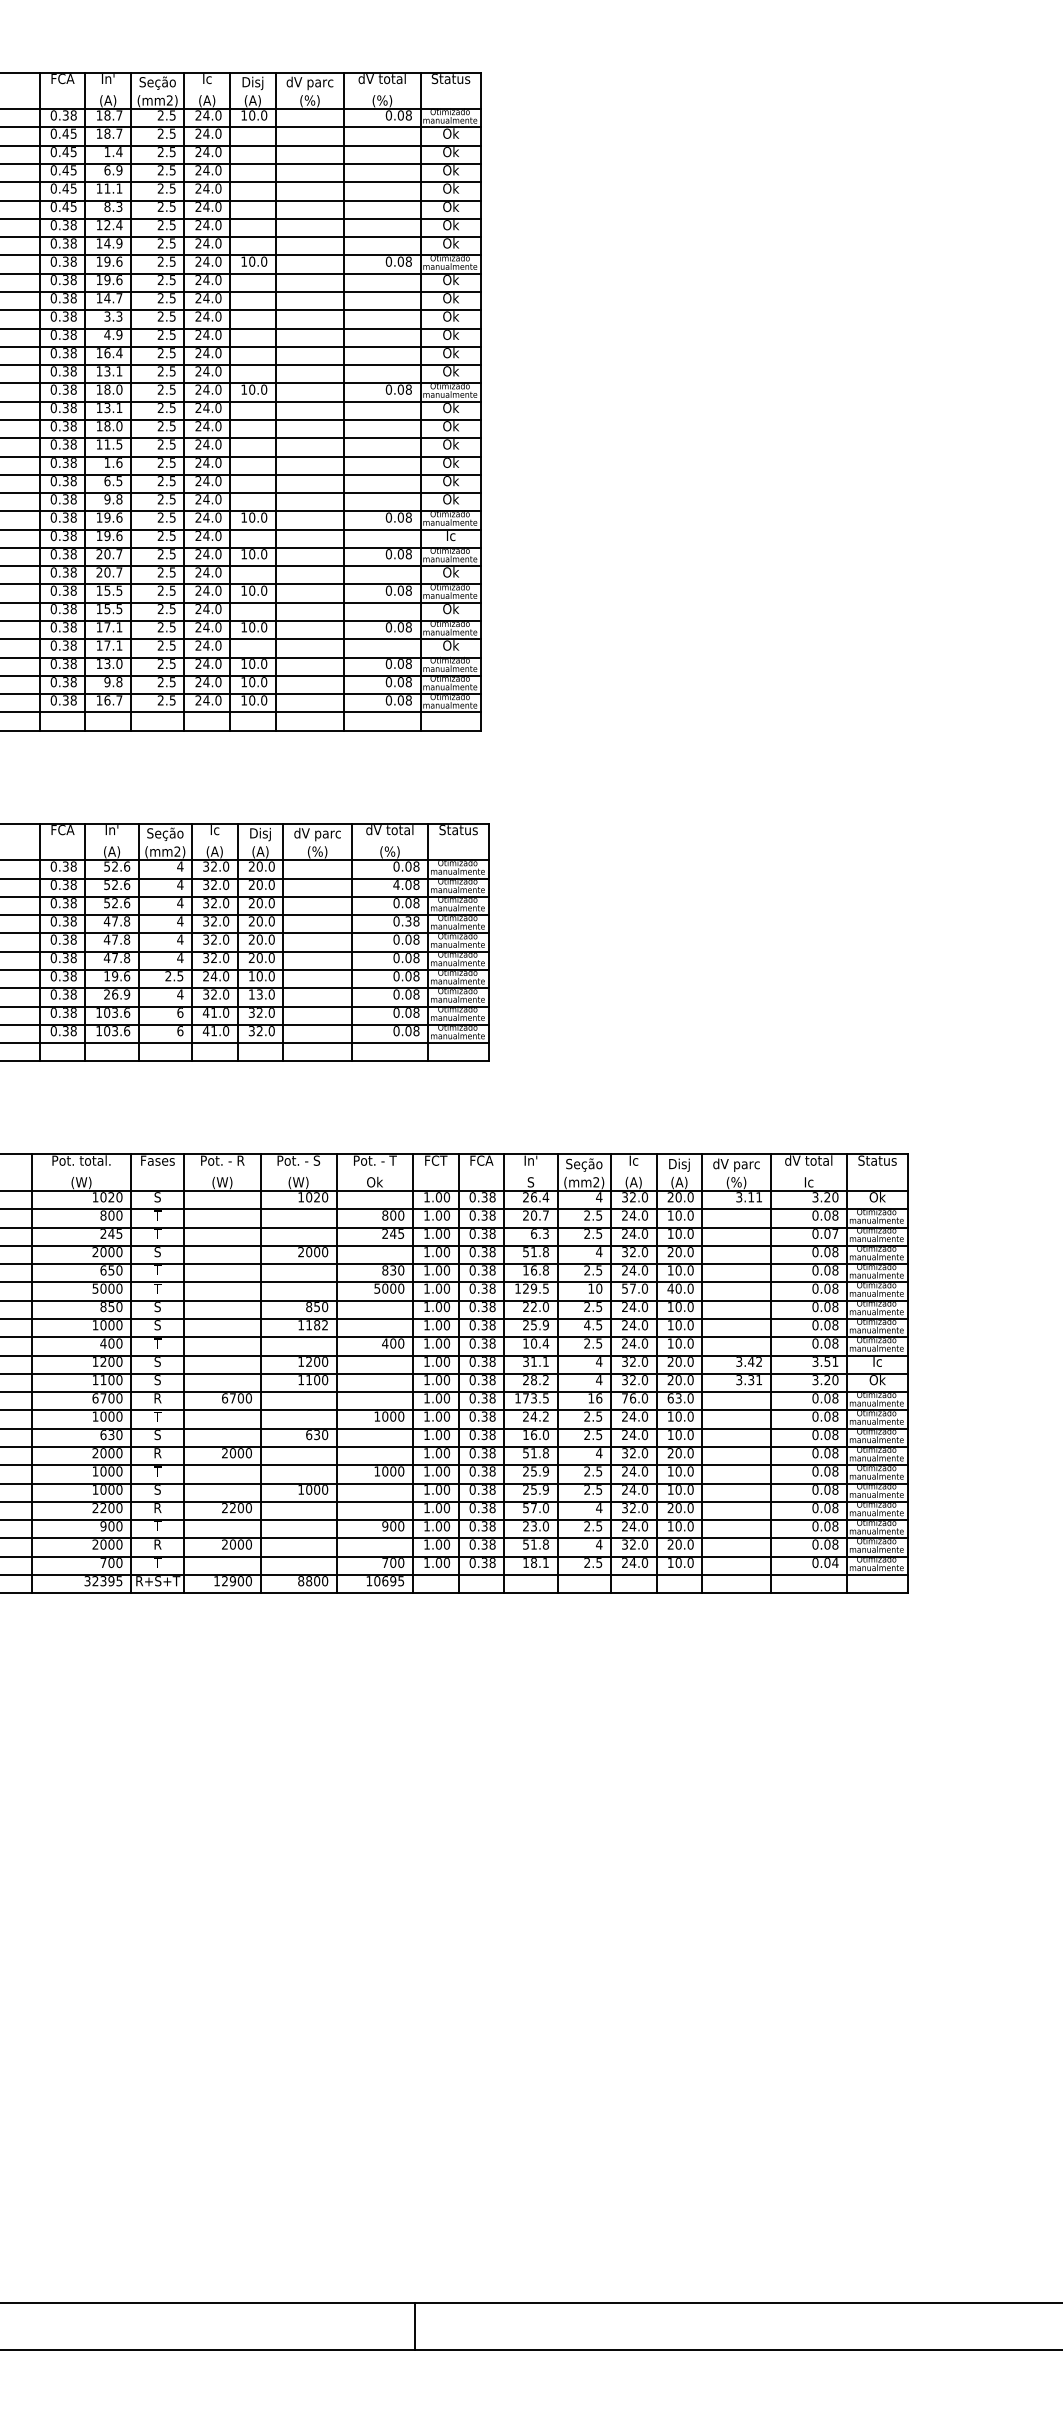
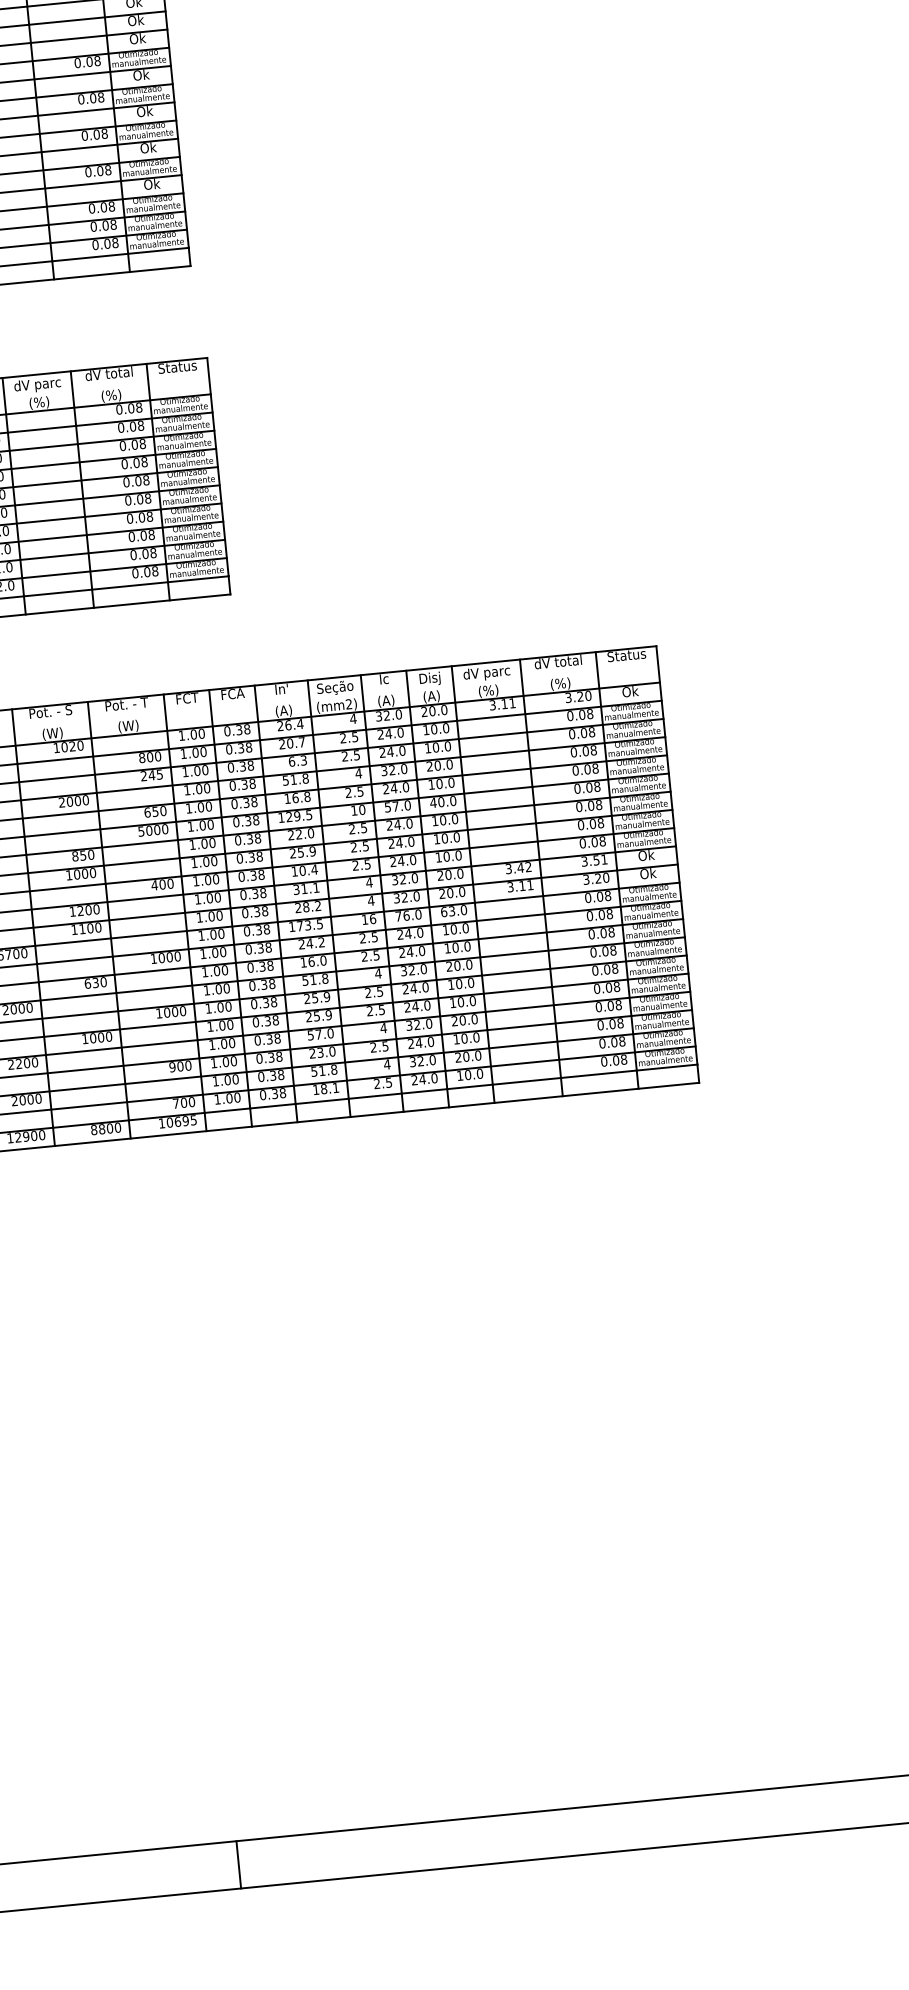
text: (451, 536) -> (141, 75), Ic -> Ok
text: (396, 885) -> (121, 428), 4.08 -> 0.08
text: (408, 921) -> (136, 463), 0.38 -> 0.08
text: (374, 1182) -> (128, 726), Ok -> (W)
text: (530, 1182) -> (283, 710), S -> (A)
text: (808, 1182) -> (560, 683), Ic -> (%)
text: (835, 1233) -> (592, 731), 0.07 -> 0.08
text: (388, 1270) -> (150, 812), 830 -> 650
text: (317, 1325) -> (85, 874), 1182 -> 1000
text: (587, 1325) -> (354, 847), 4.5 -> 2.5
text: (877, 1361) -> (646, 855), Ic -> Ok
text: (751, 1380) -> (522, 886), 3.31 -> 3.11
text: (835, 1562) -> (624, 1059), 0.04 -> 0.08
line: (415, 2326) -> (238, 1864), moved

